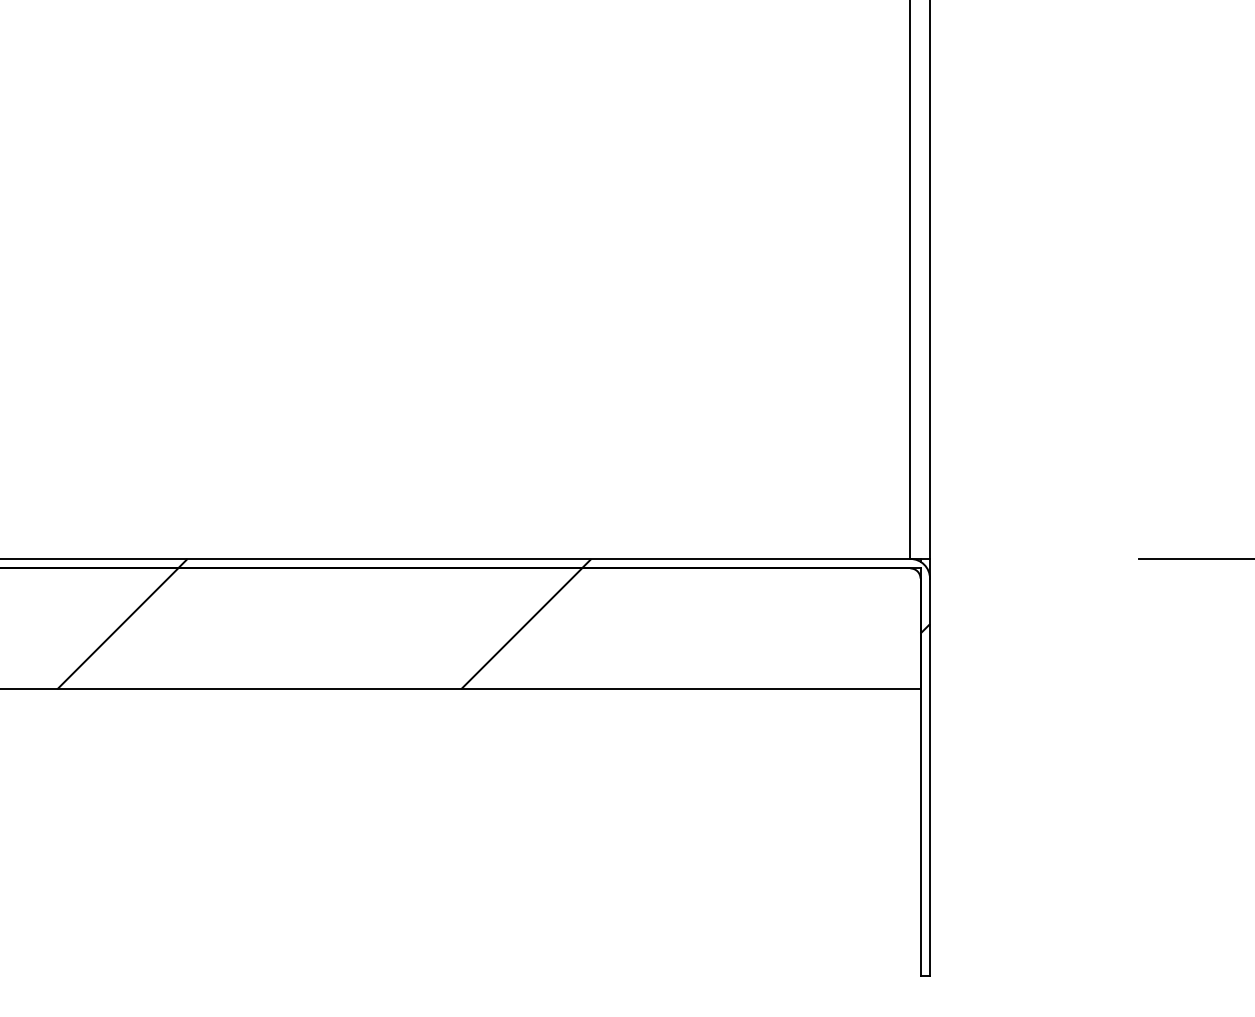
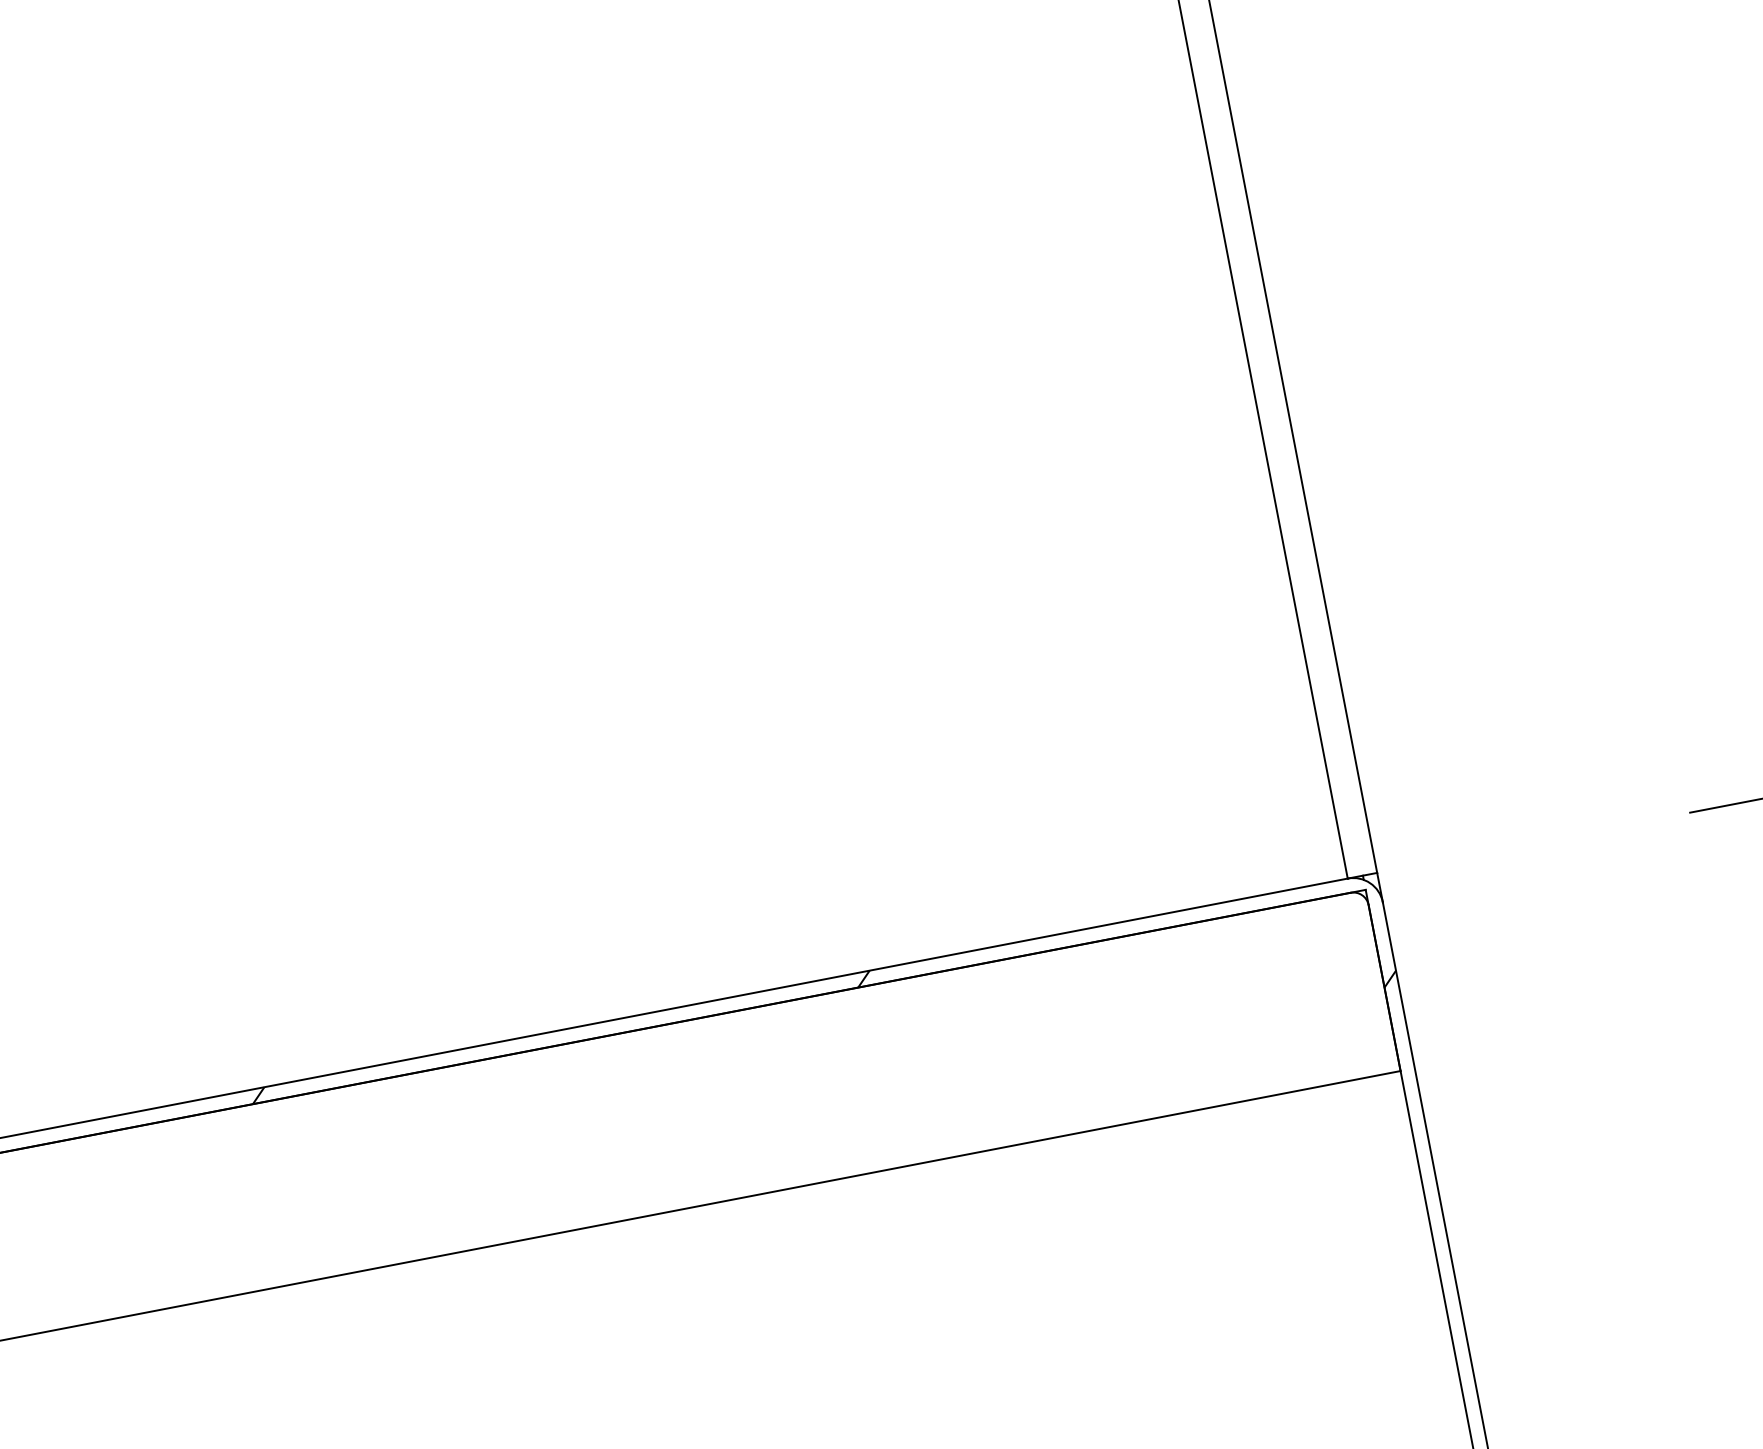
hatch: (319, 628) -> (482, 1153), removed

